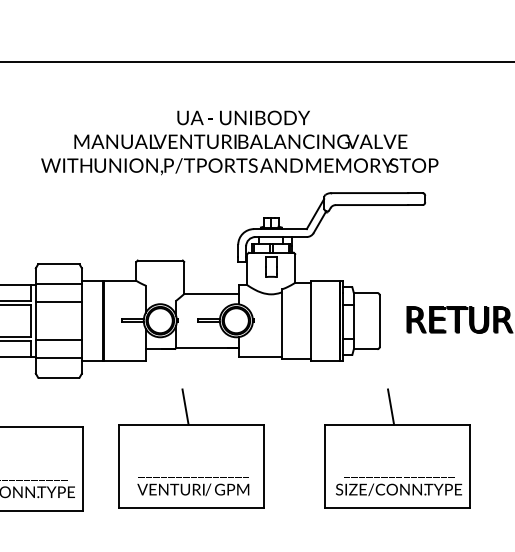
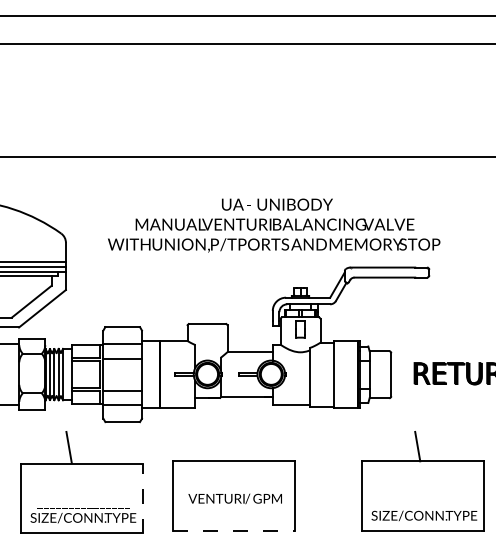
line: (185, 406) -> (228, 446), removed
part: (396, 448) -> (422, 481), moved
line: (82, 469) -> (142, 498), solid -> dashed
text: (192, 489) -> (234, 498), moved
line: (191, 508) -> (233, 531), solid -> dashed

